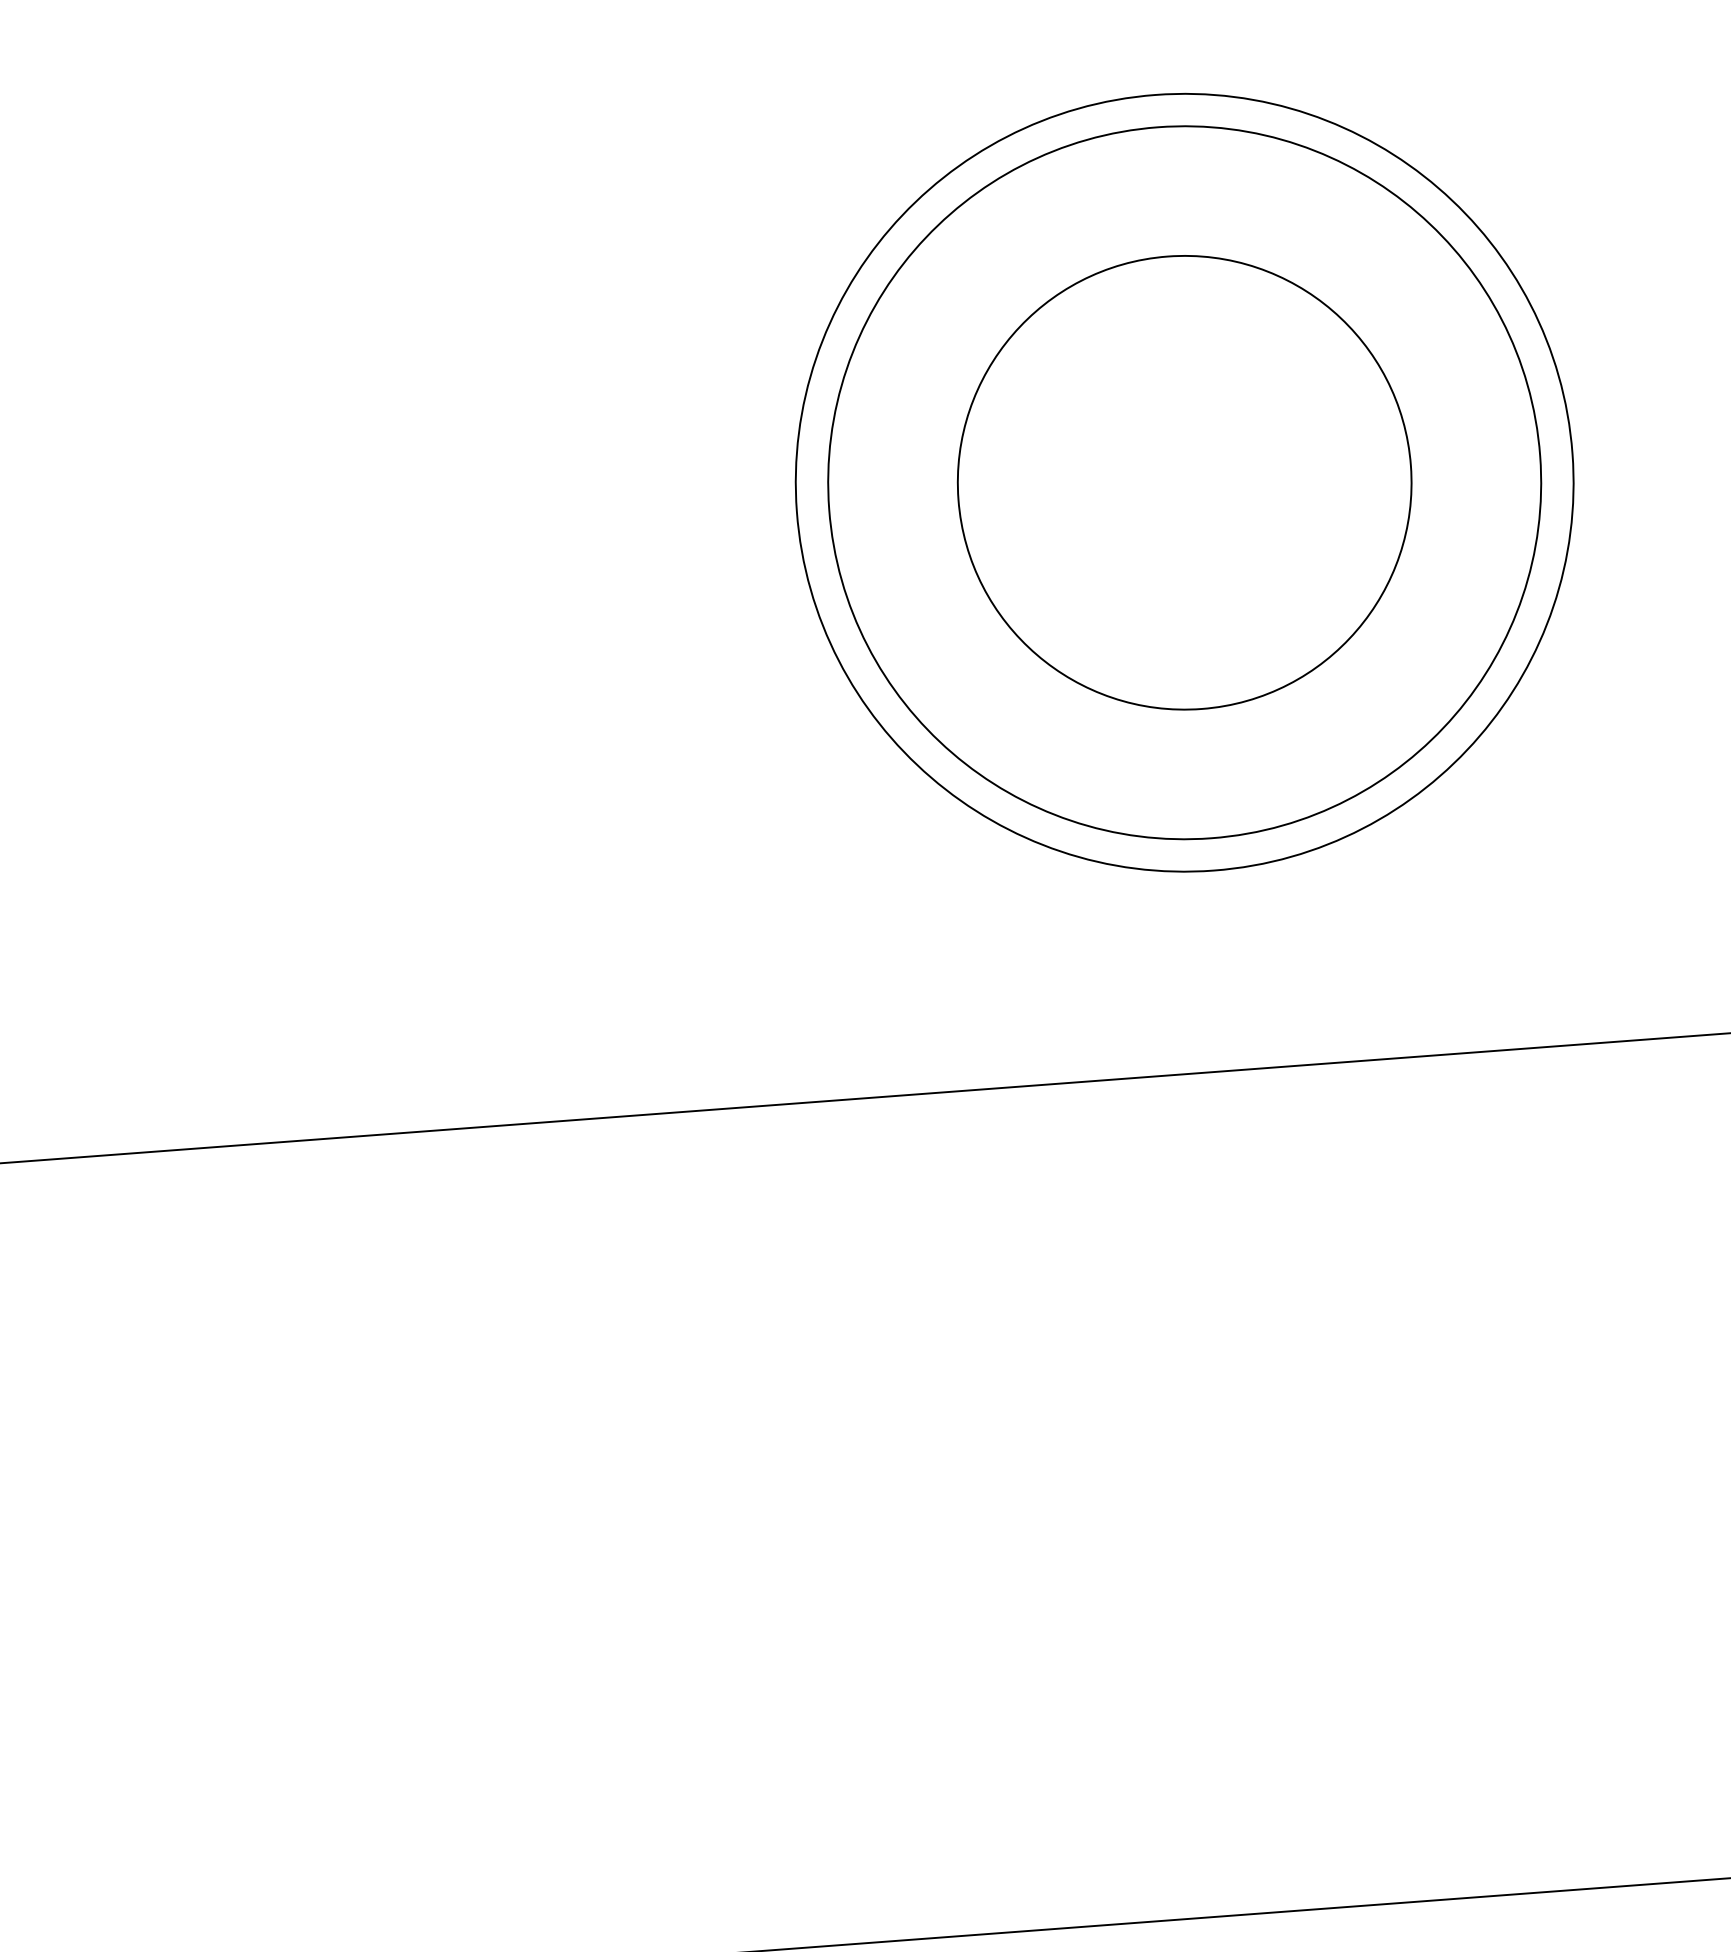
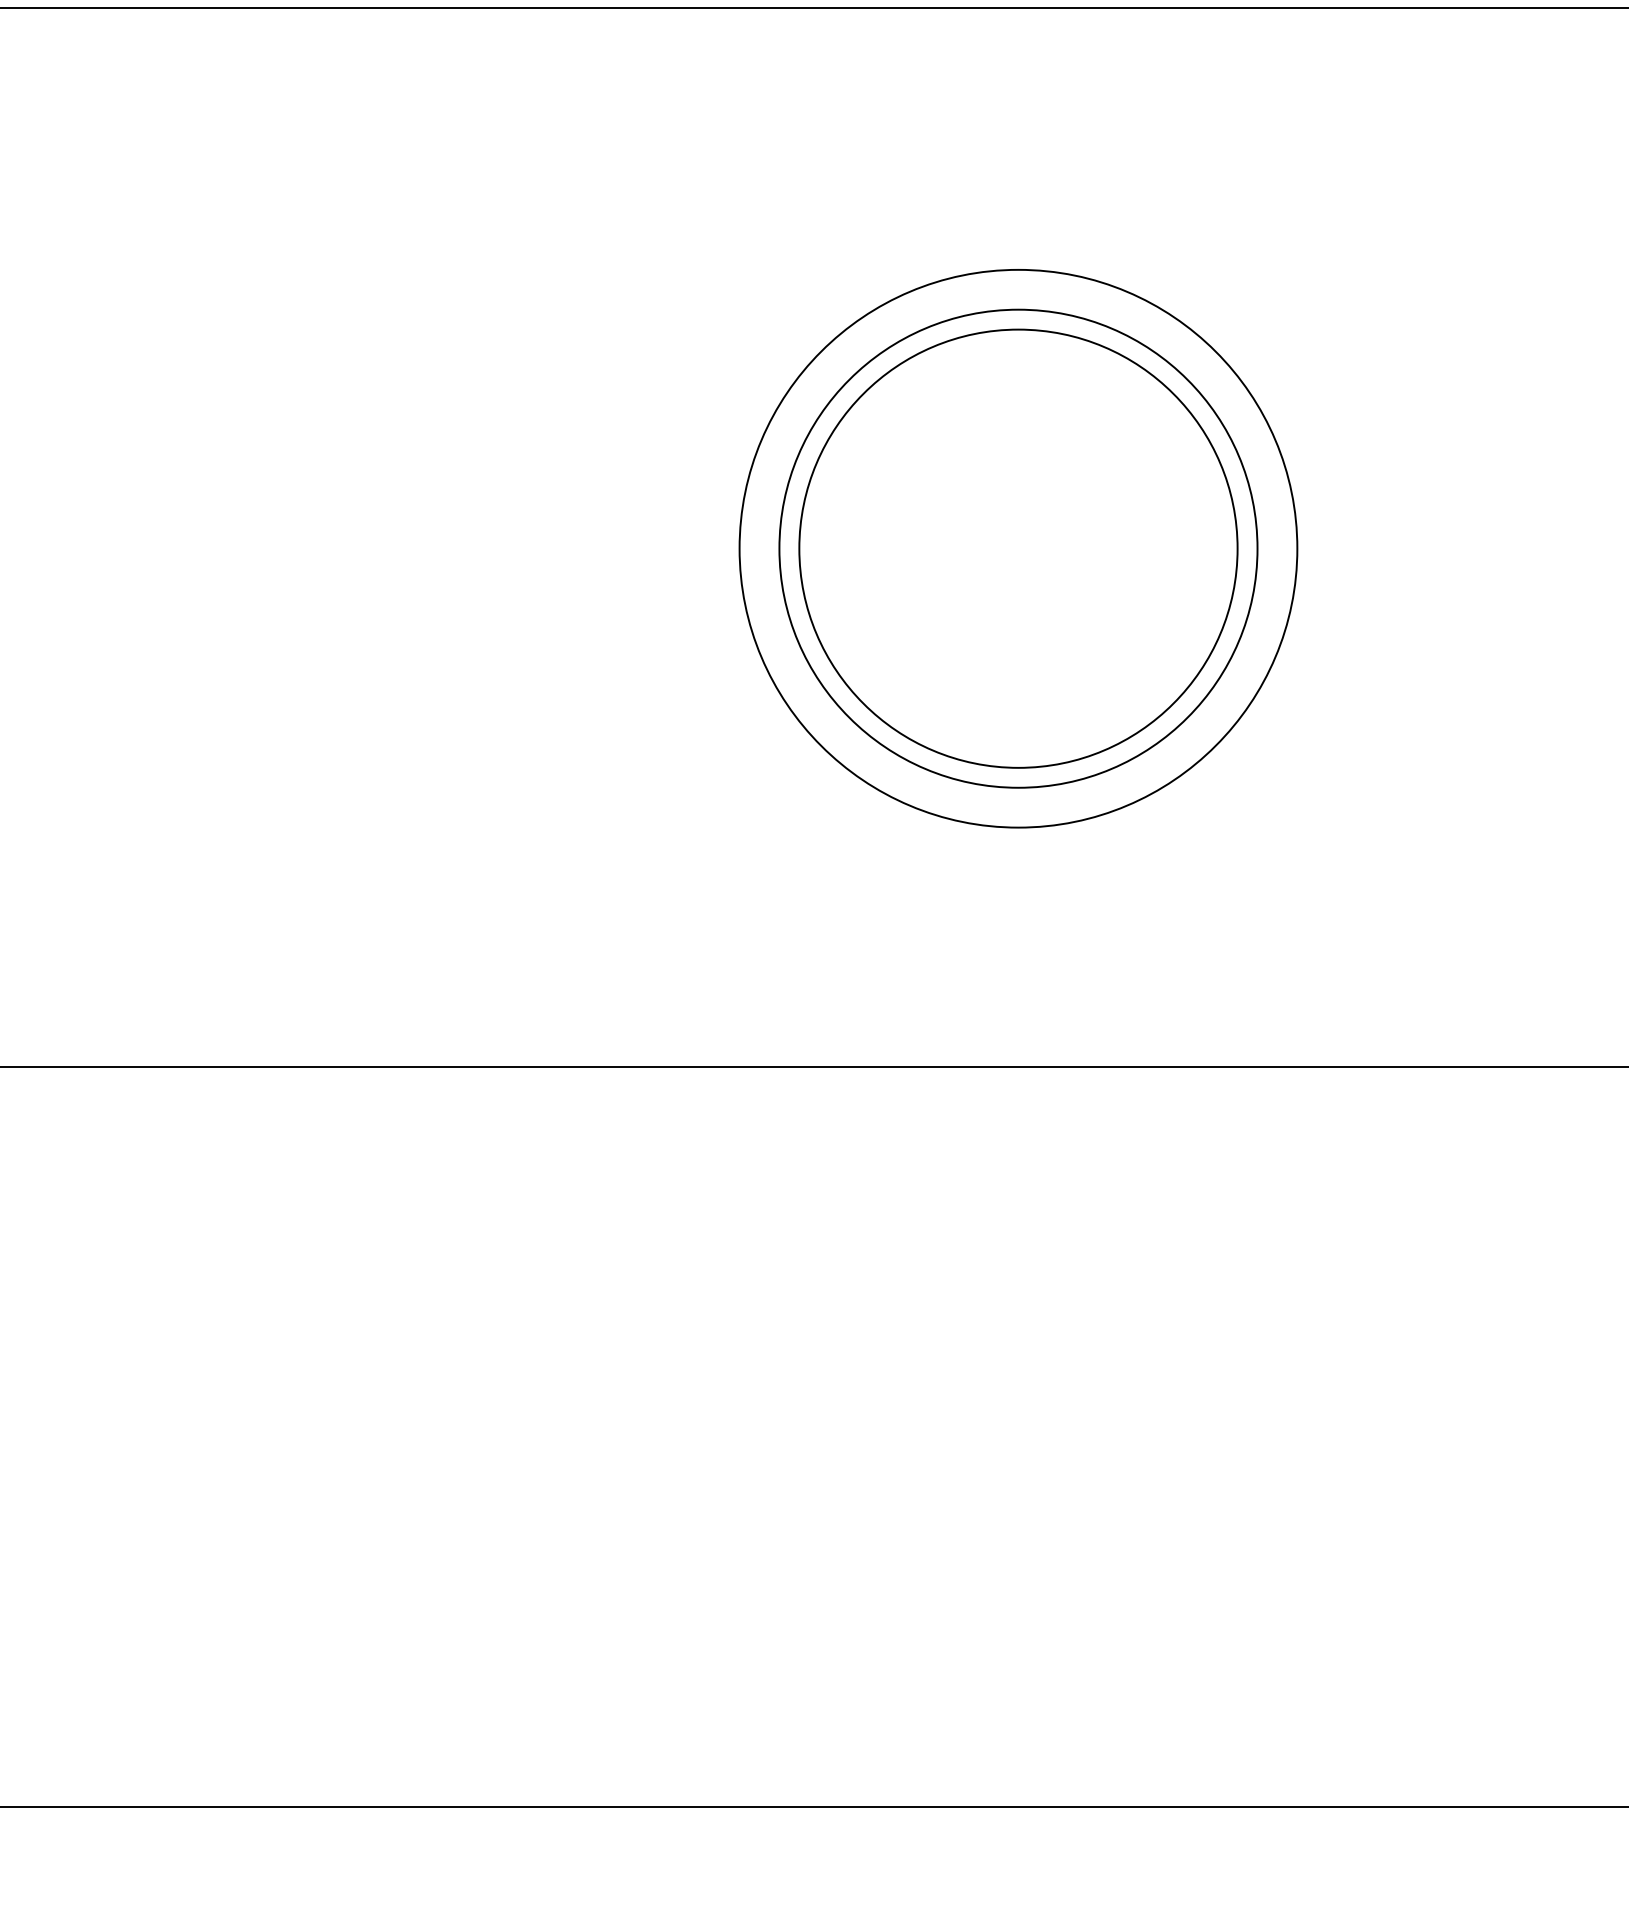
circle: (1183, 482) -> (1017, 548), size x0.7
circle: (1184, 482) -> (1018, 548), size x0.7
circle: (1184, 482) -> (1018, 548), size x1.4

